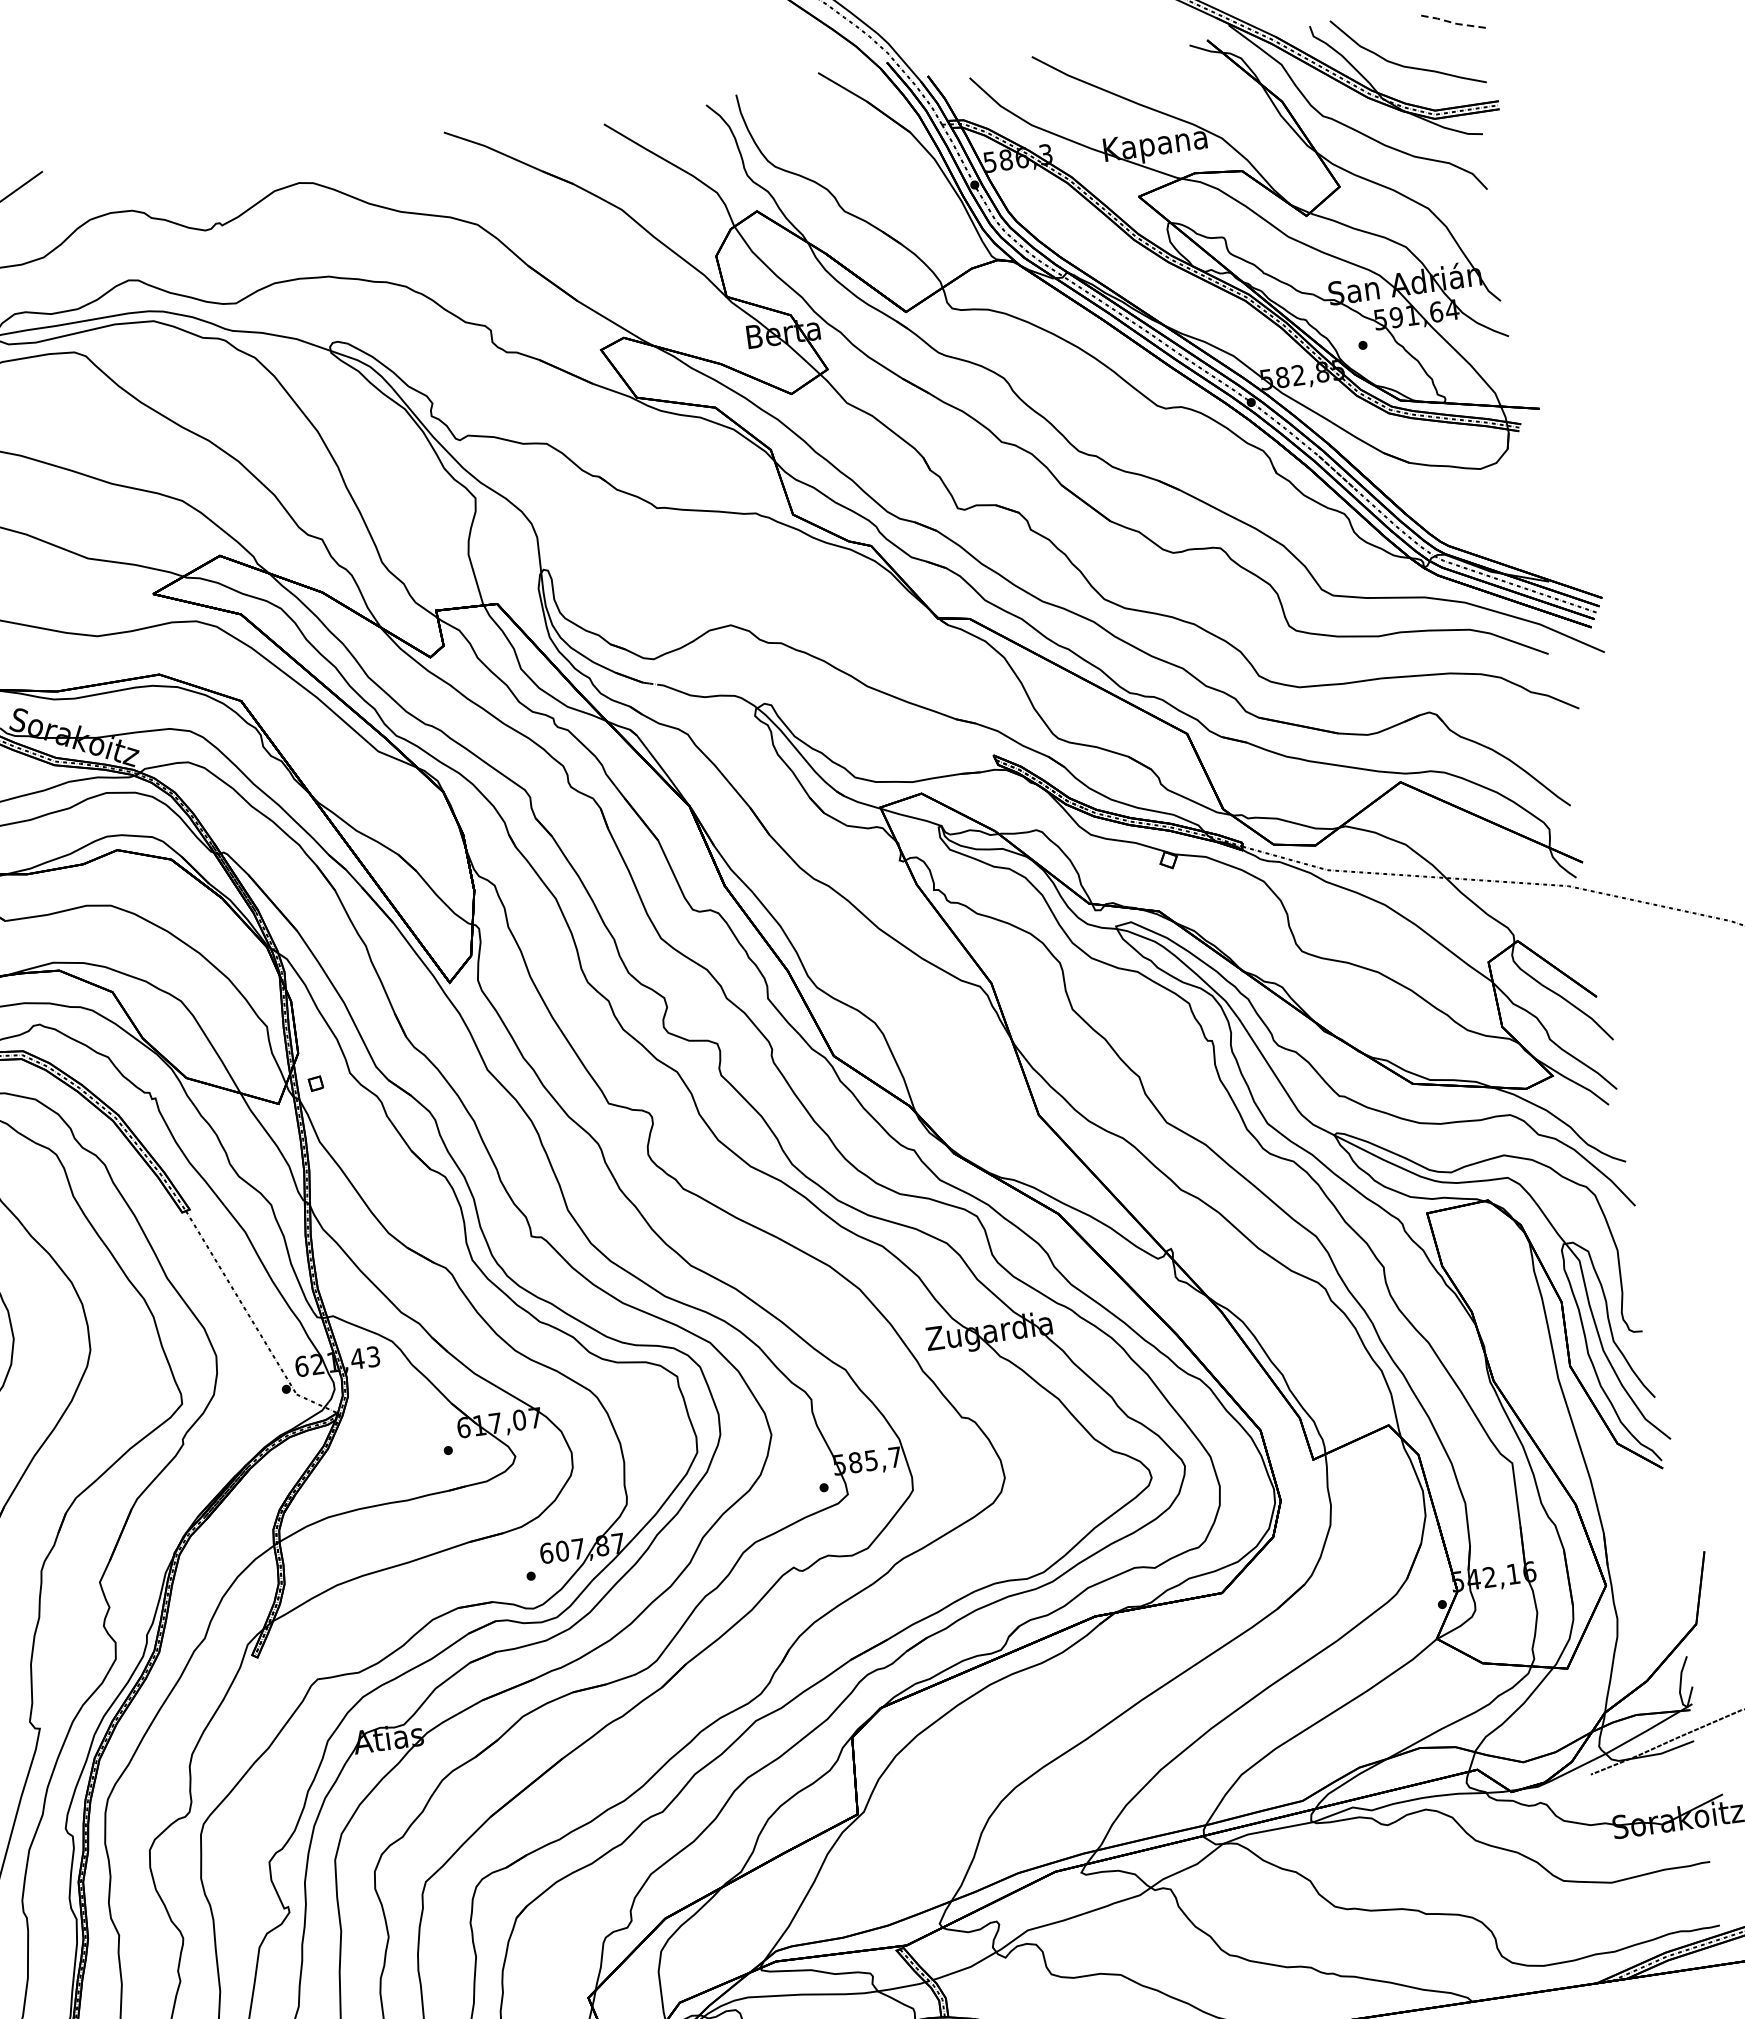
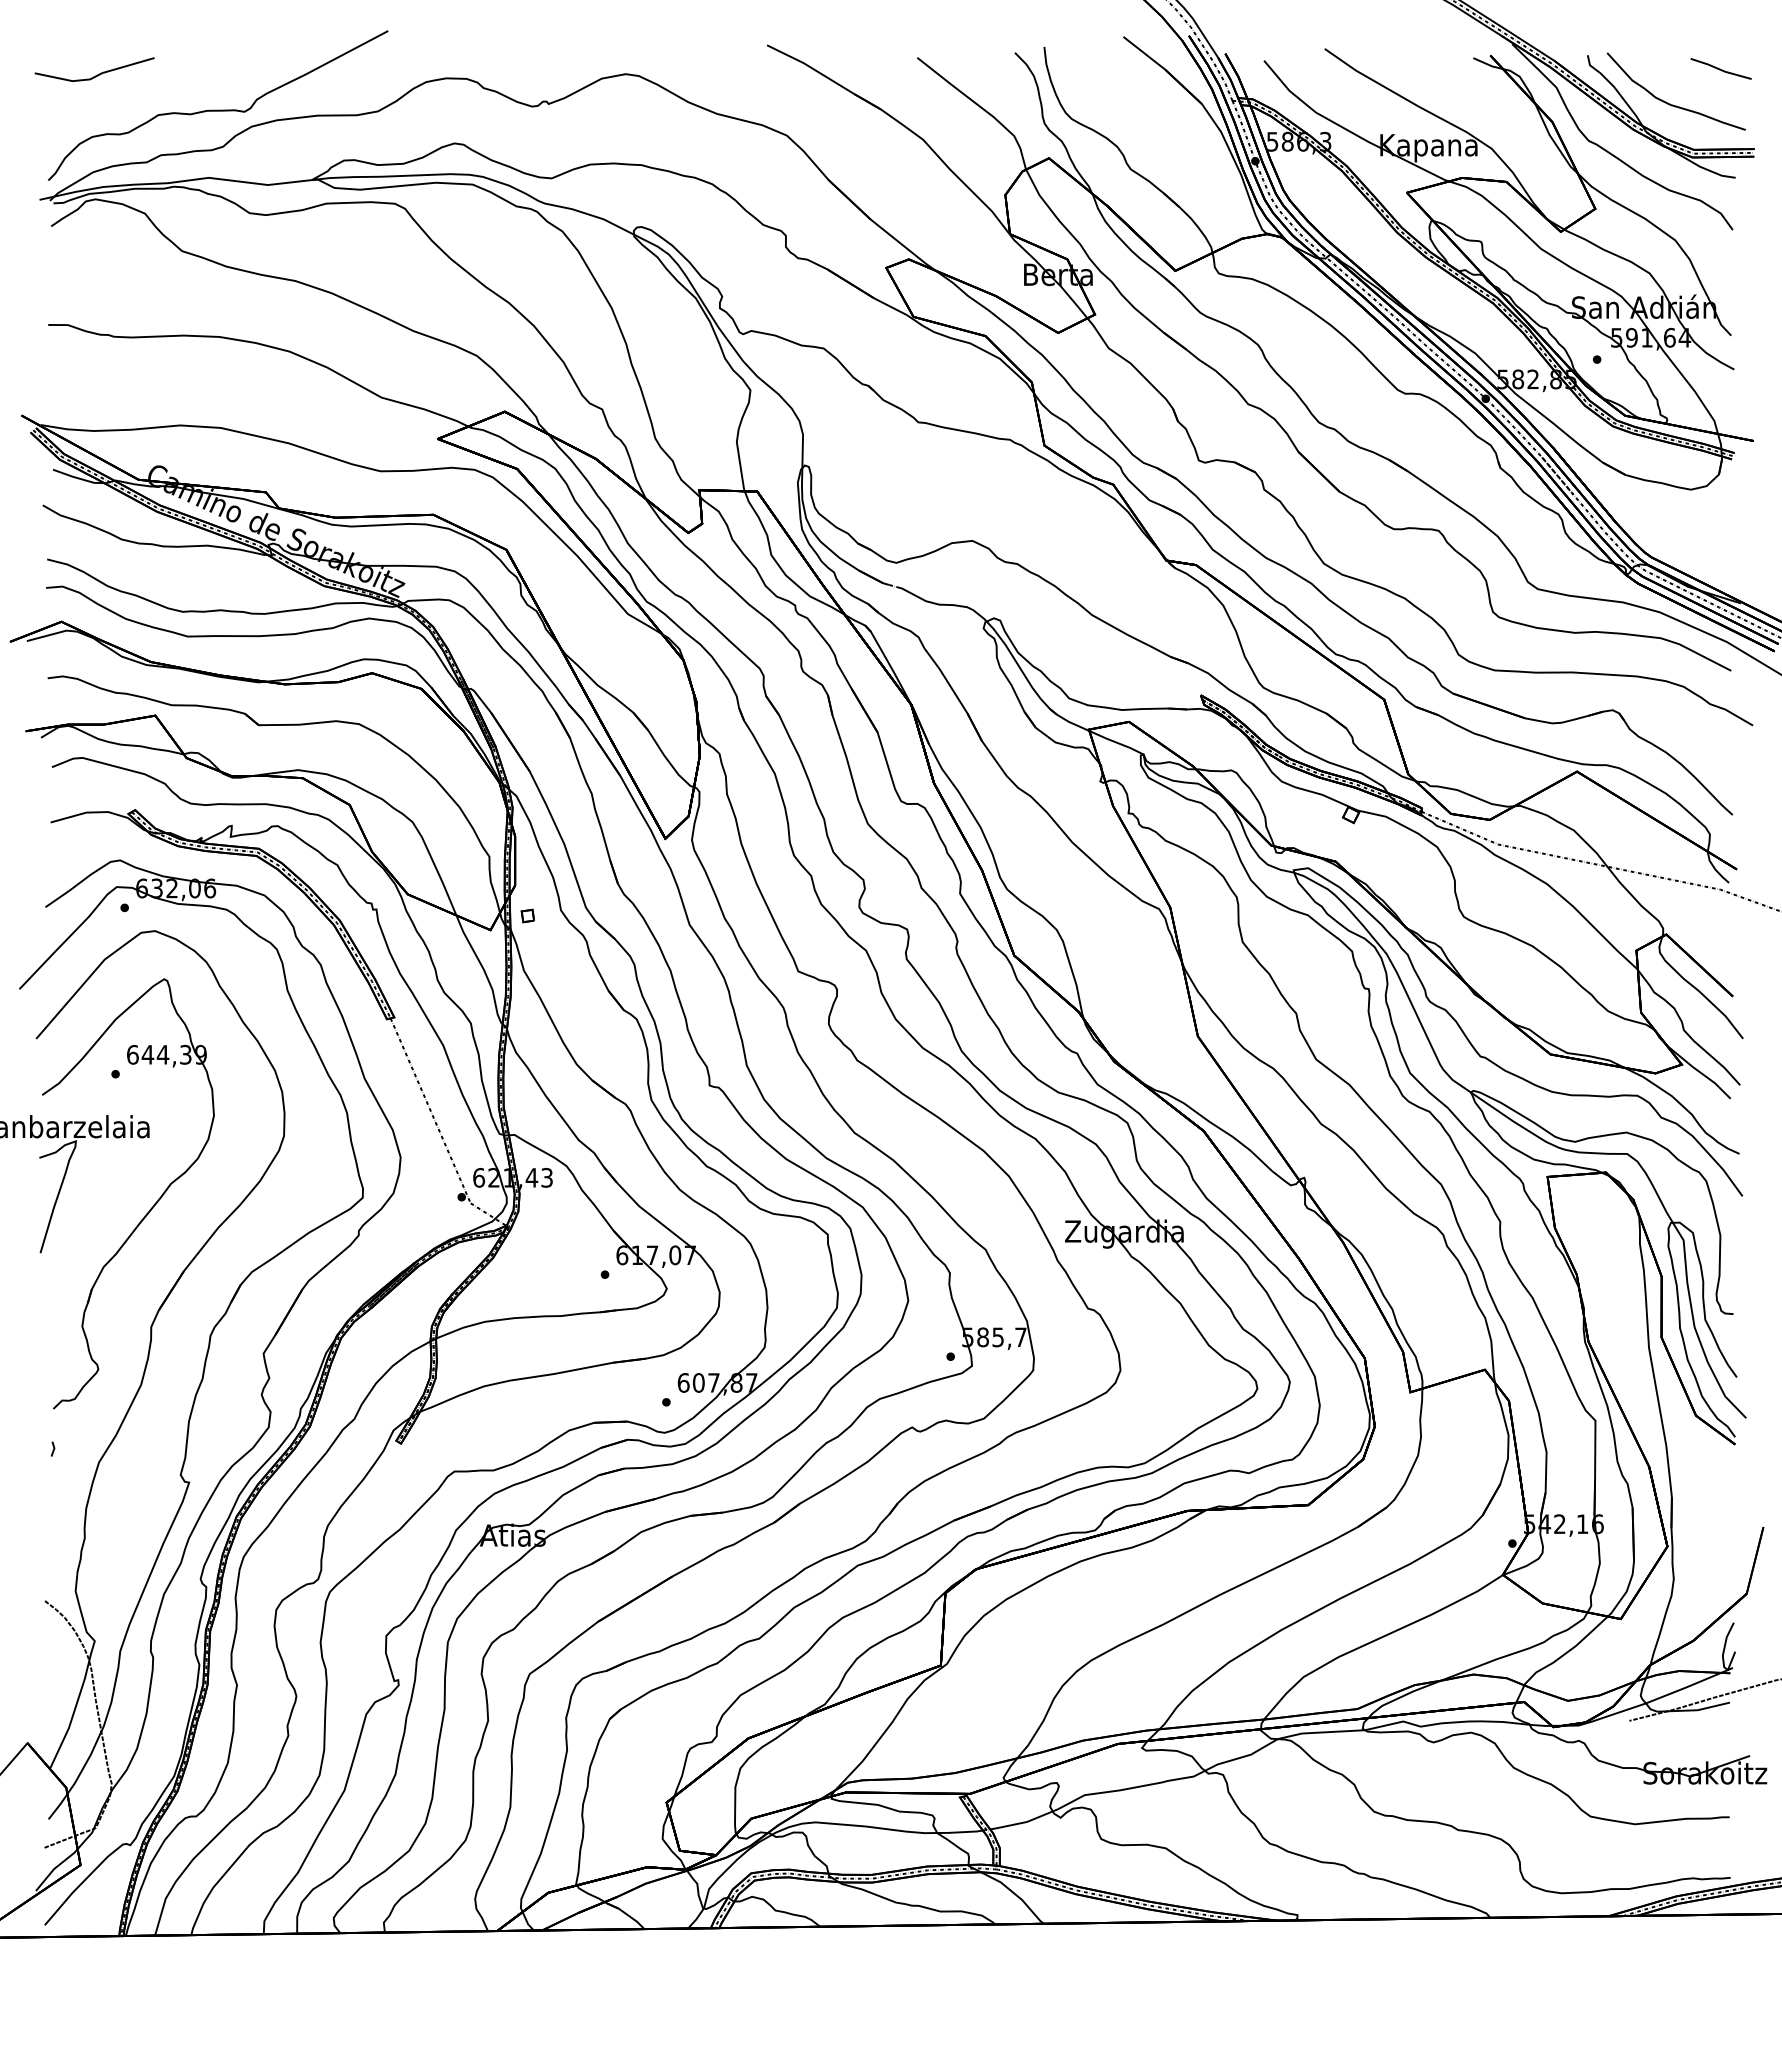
line: (1451, 22) -> (1720, 69), dashed -> solid

